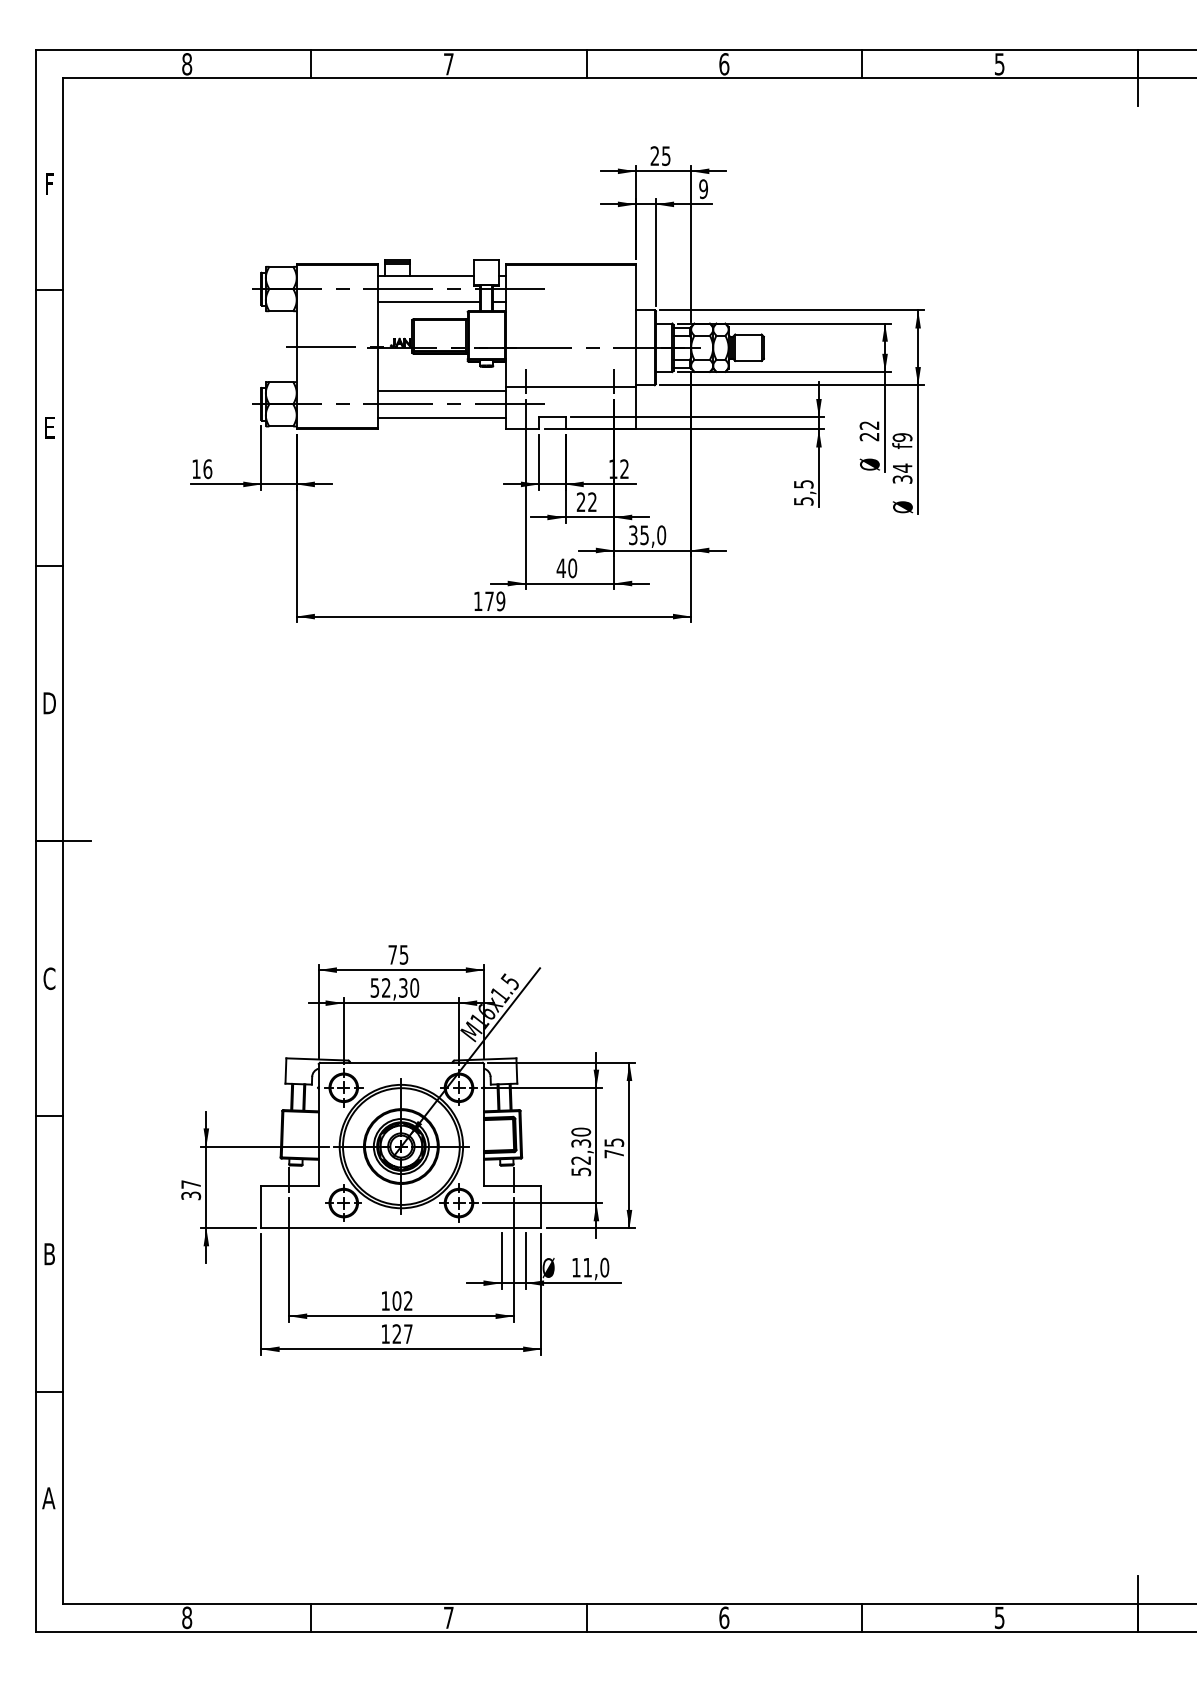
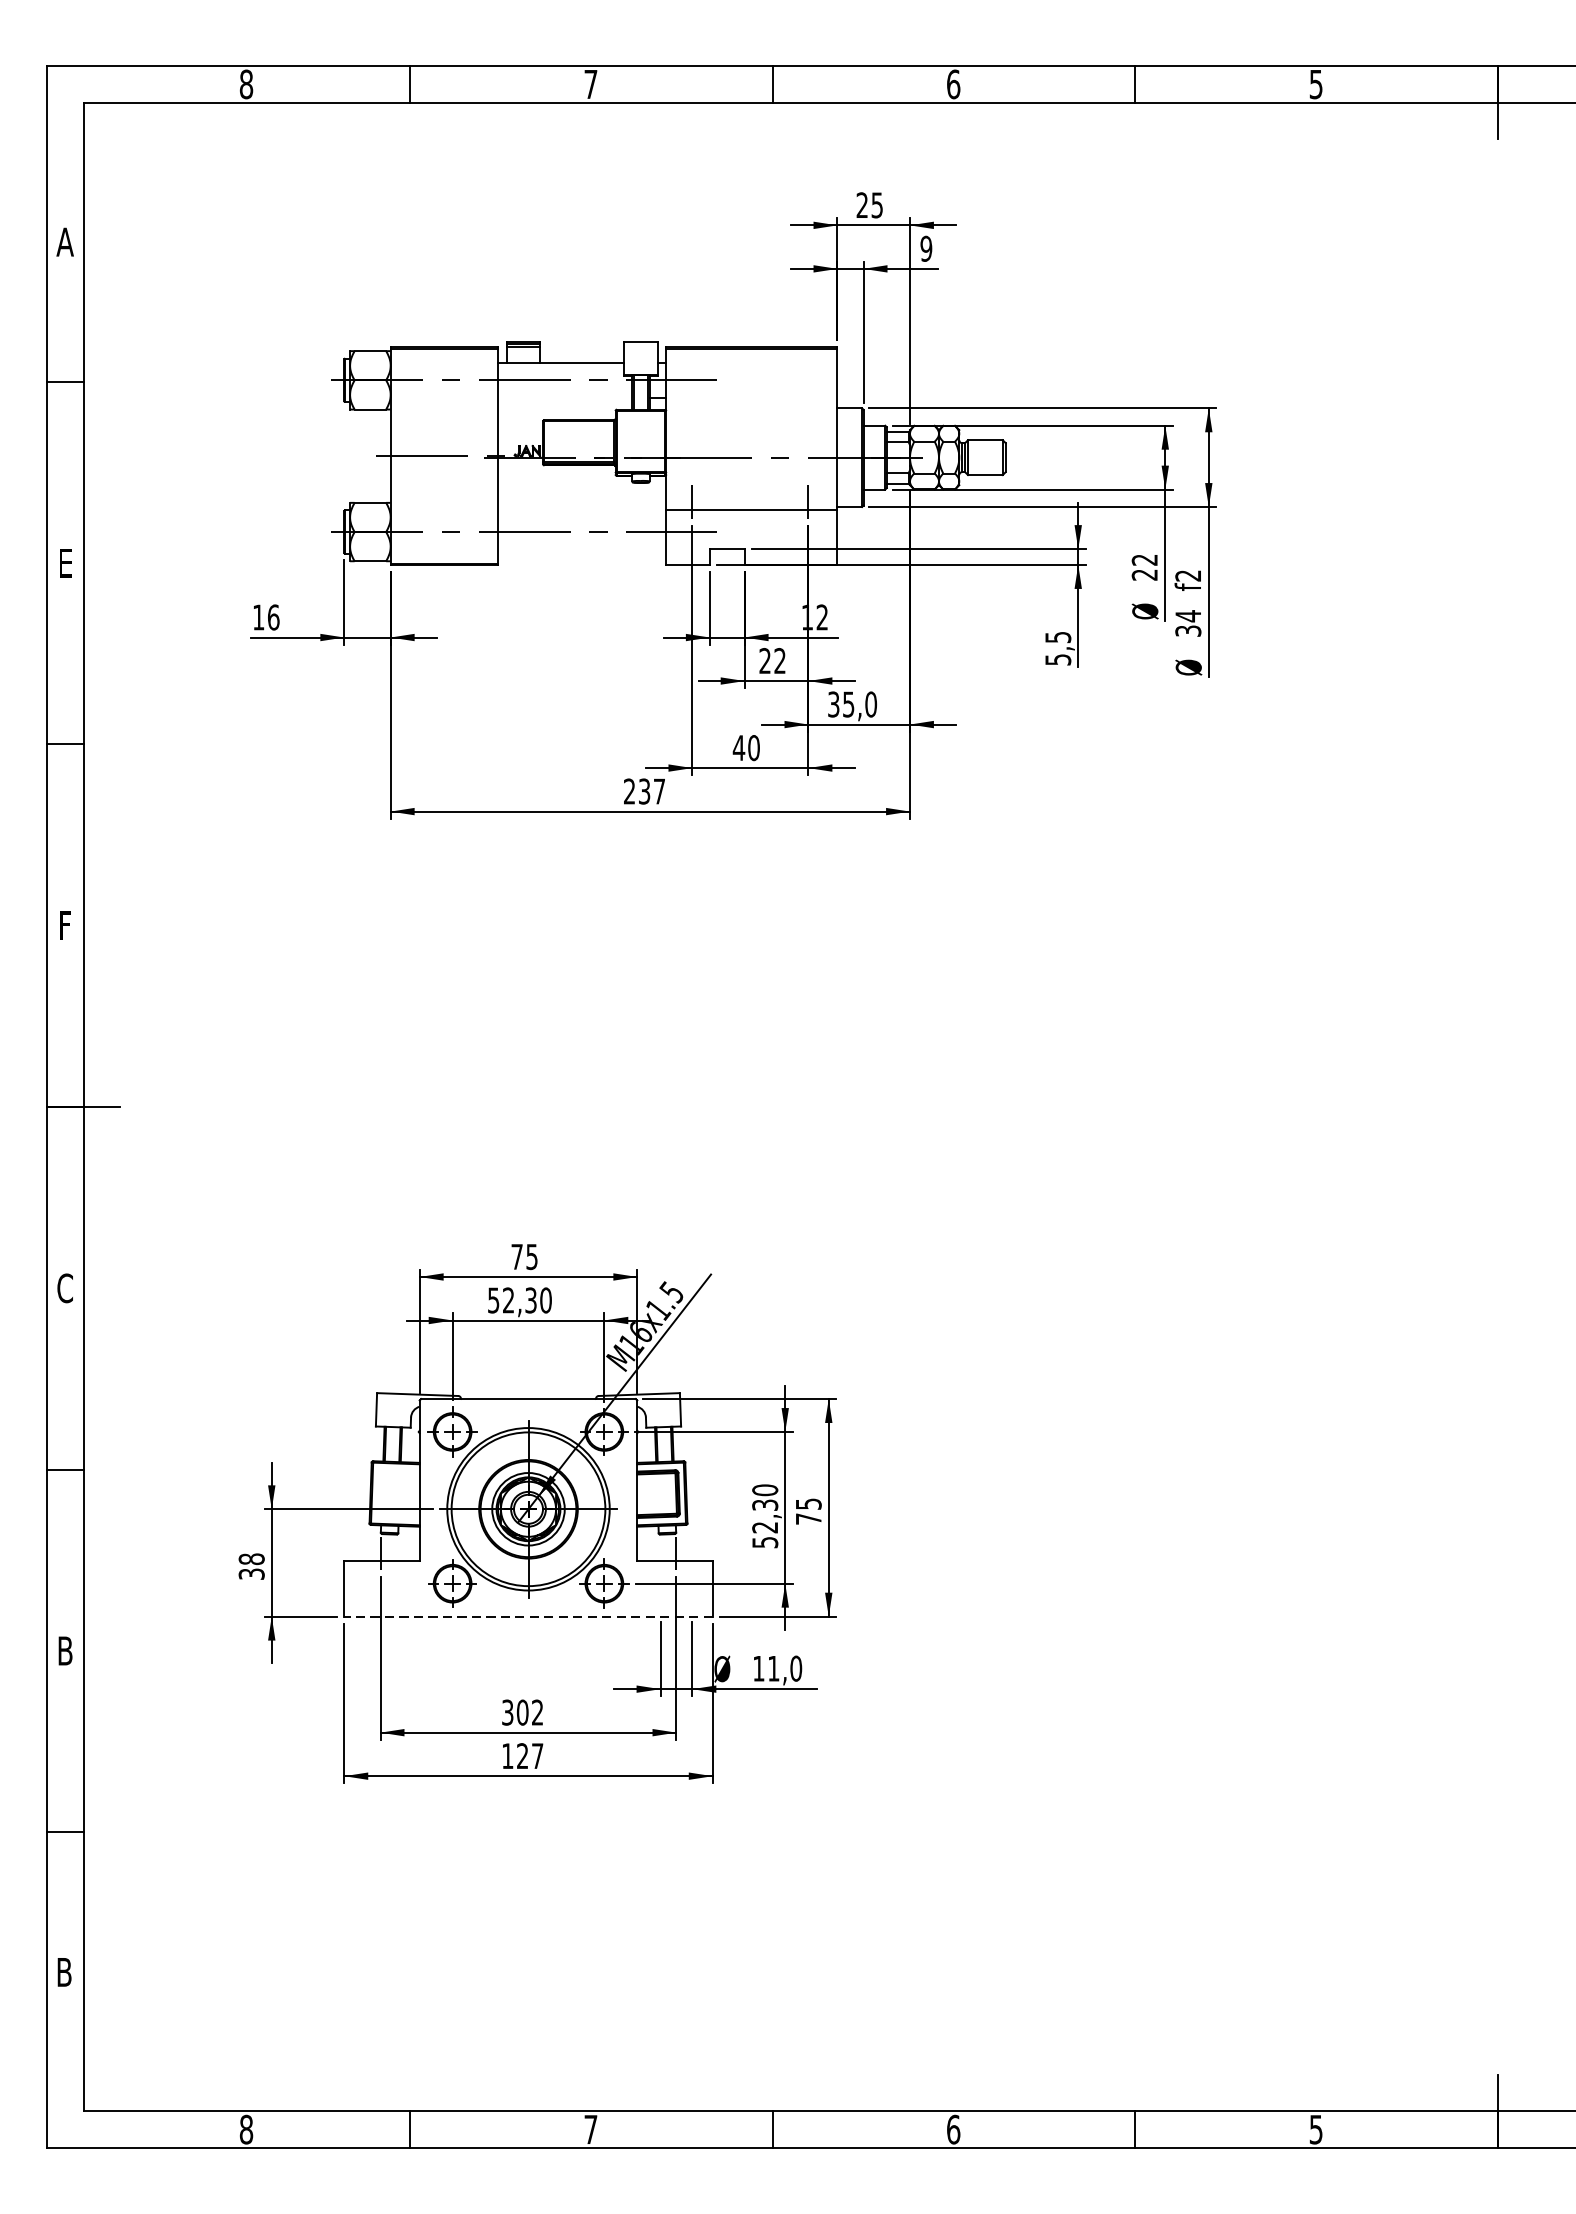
text: (48, 183) -> (63, 241), F -> A
line: (429, 302) -> (565, 398), removed
line: (442, 391) -> (582, 515), removed
line: (442, 417) -> (582, 549), removed
text: (902, 437) -> (1188, 575), f9 -> f2
text: (489, 601) -> (644, 791), 179 -> 237
text: (49, 703) -> (65, 925), D -> F
text: (191, 1184) -> (252, 1559), 37 -> 38
line: (401, 1228) -> (528, 1617), solid -> dashed
text: (385, 1300) -> (507, 1711), 102 -> 302
text: (48, 1498) -> (63, 1972), A -> B

